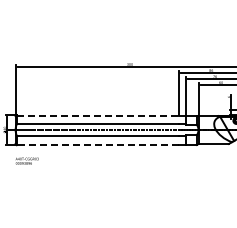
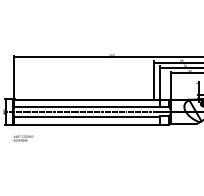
line: (97, 115) -> (83, 99), dashed -> solid
line: (97, 145) -> (83, 125), dashed -> solid

